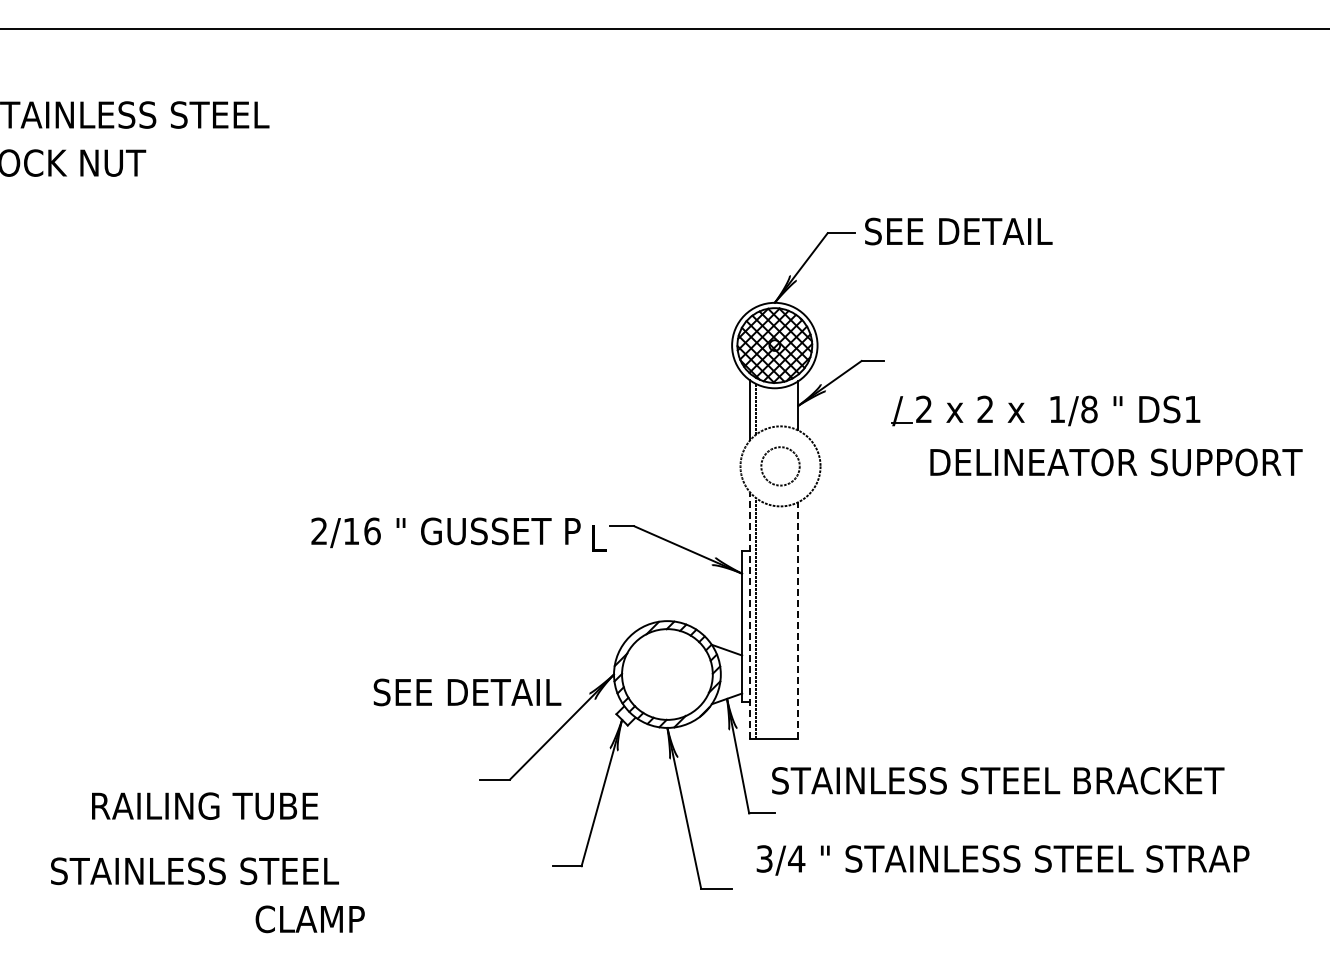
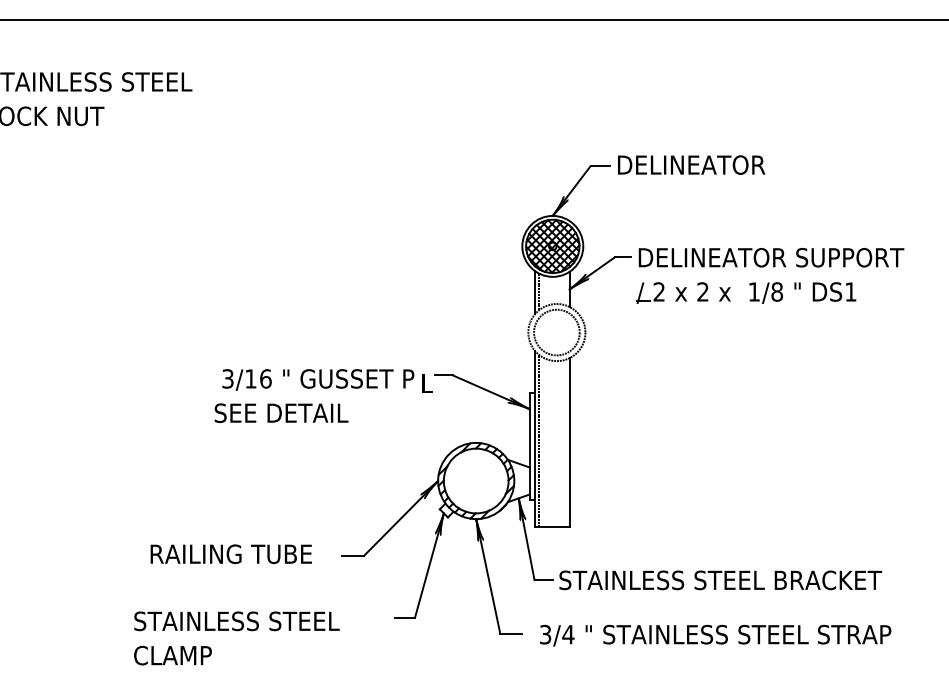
text: (968, 231) -> (690, 165), SEE DETAIL -> DELINEATOR
text: (1116, 462) -> (771, 257), moved
circle: (780, 466) -> (556, 332), size x1.67
text: (319, 531) -> (228, 379), 2/16 -> 3/16
line: (750, 615) -> (535, 438), dashed -> solid
line: (798, 620) -> (569, 442), dashed -> solid
text: (467, 692) -> (281, 413), moved
text: (998, 780) -> (720, 580), moved
text: (205, 805) -> (231, 553), moved
text: (1002, 860) -> (715, 635), moved
text: (194, 871) -> (236, 621), moved
text: (309, 919) -> (172, 655), moved

